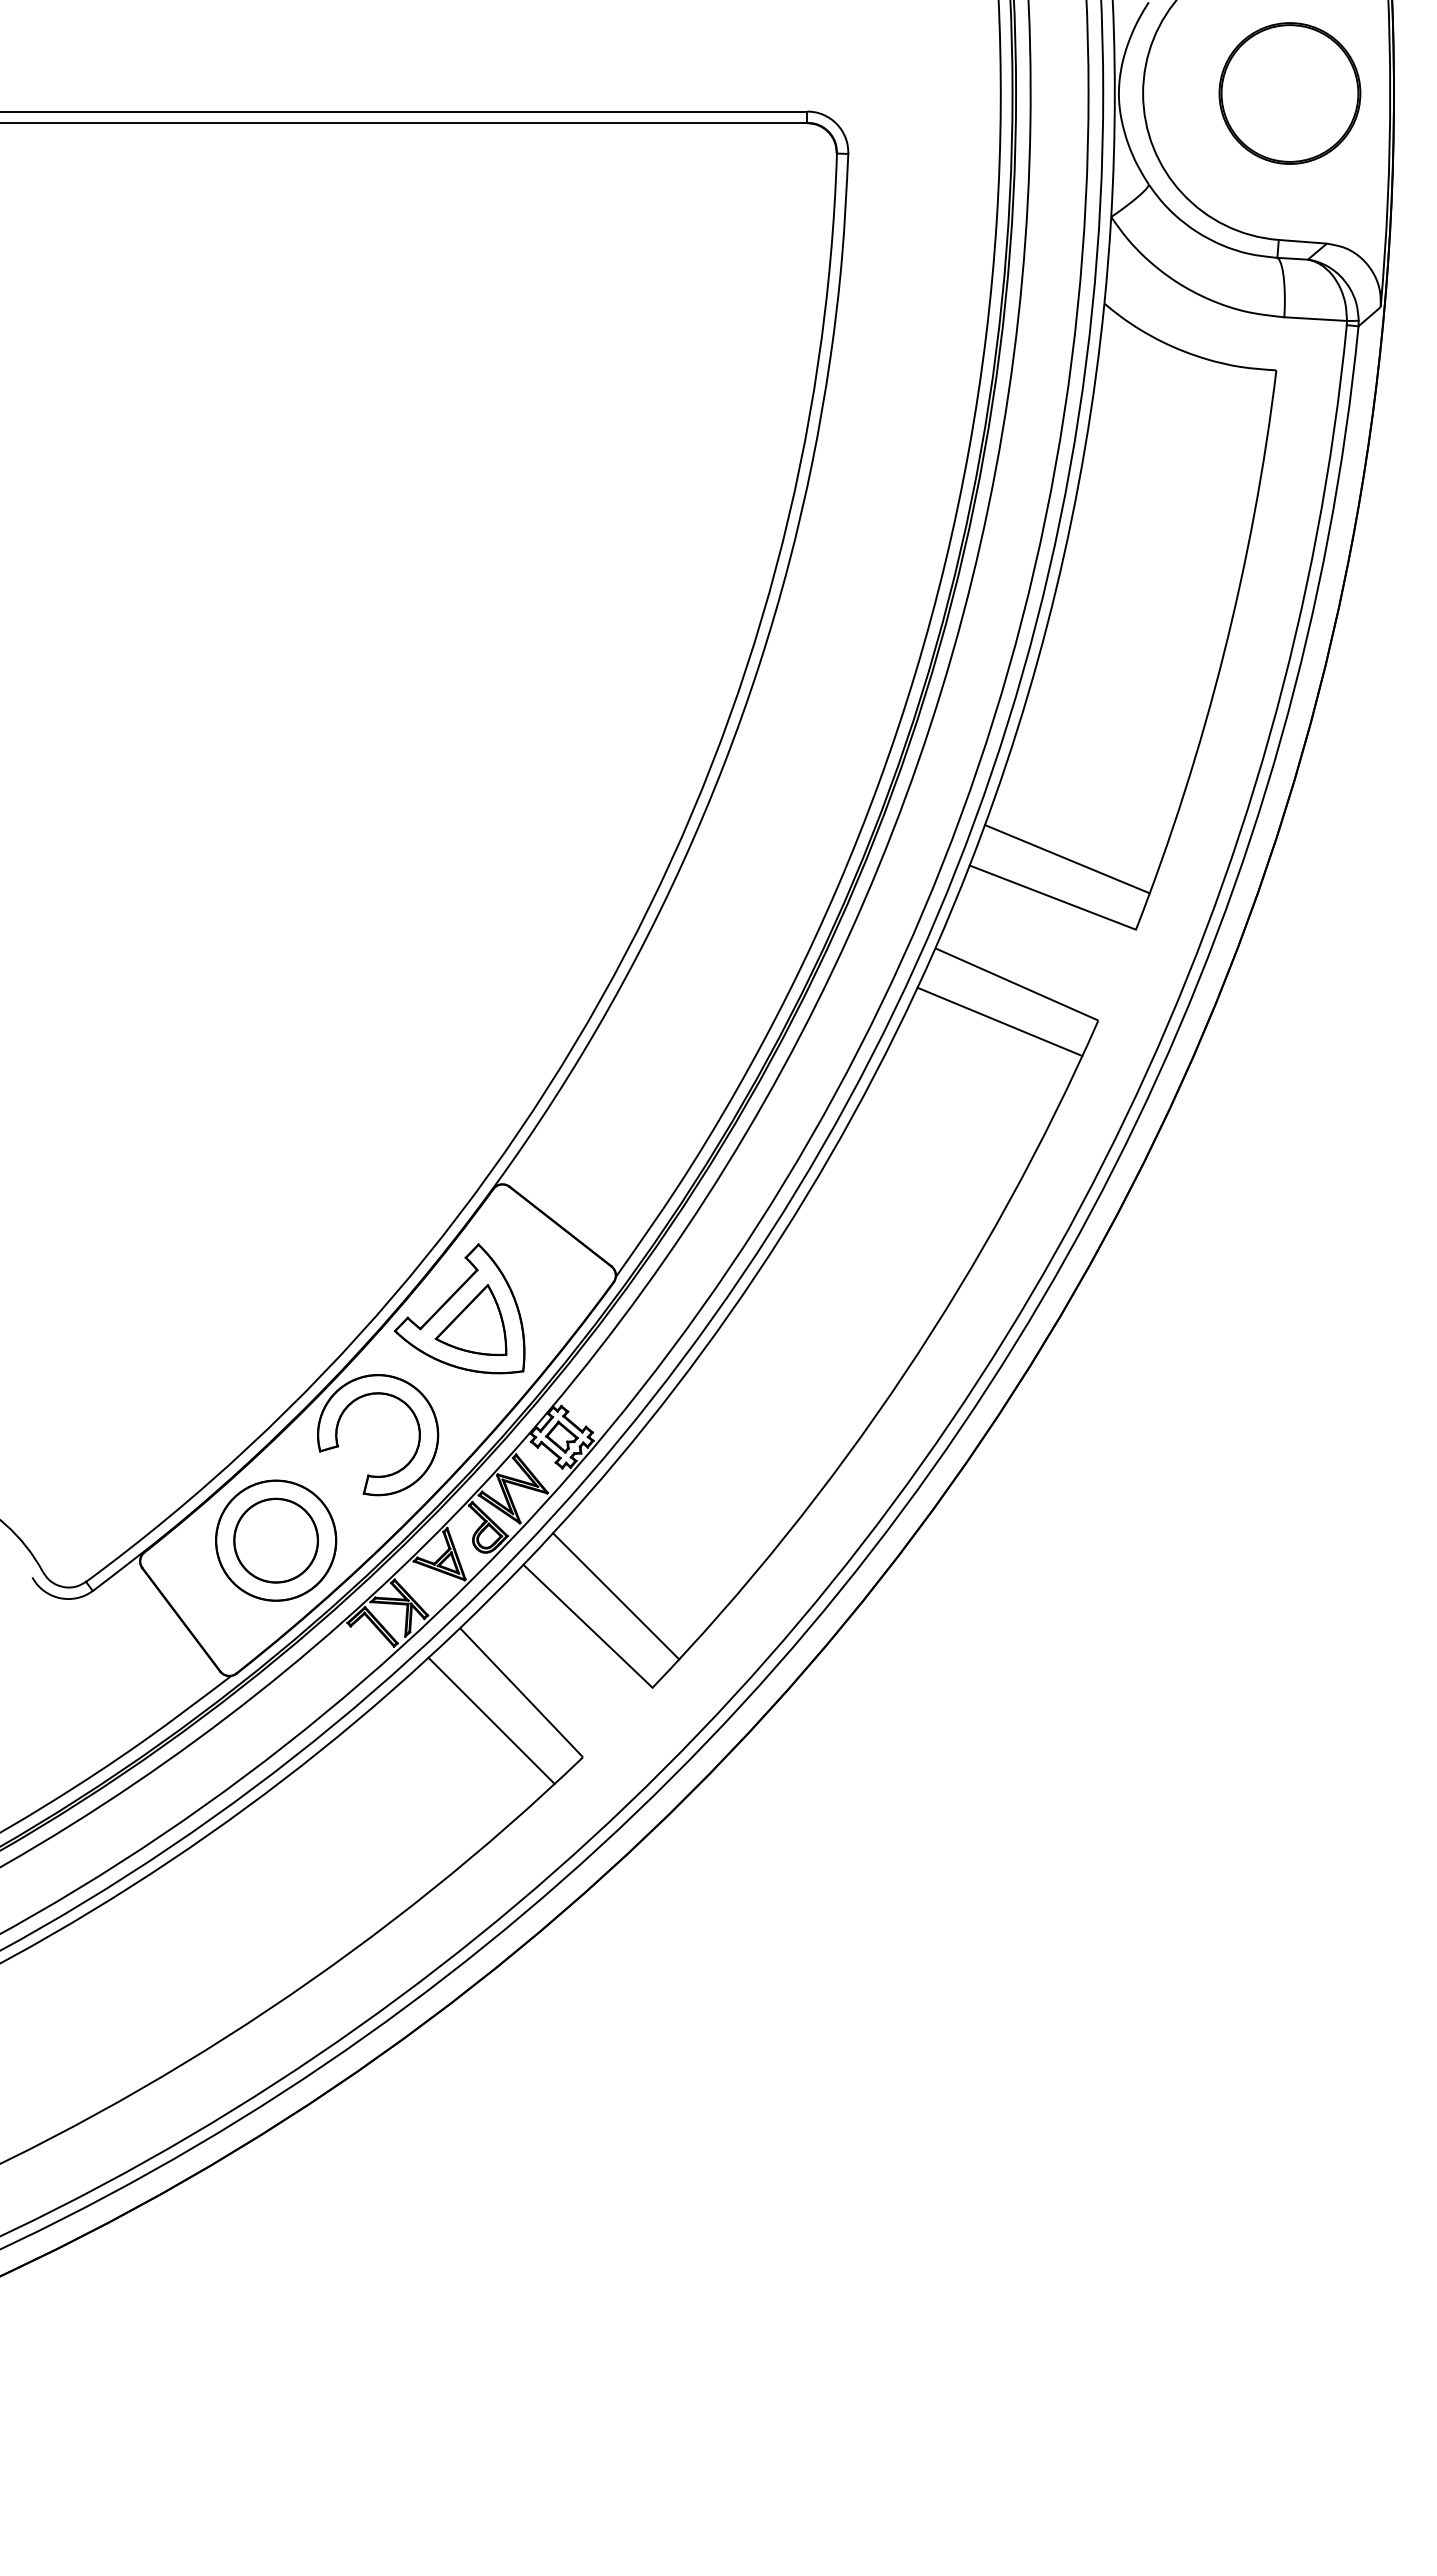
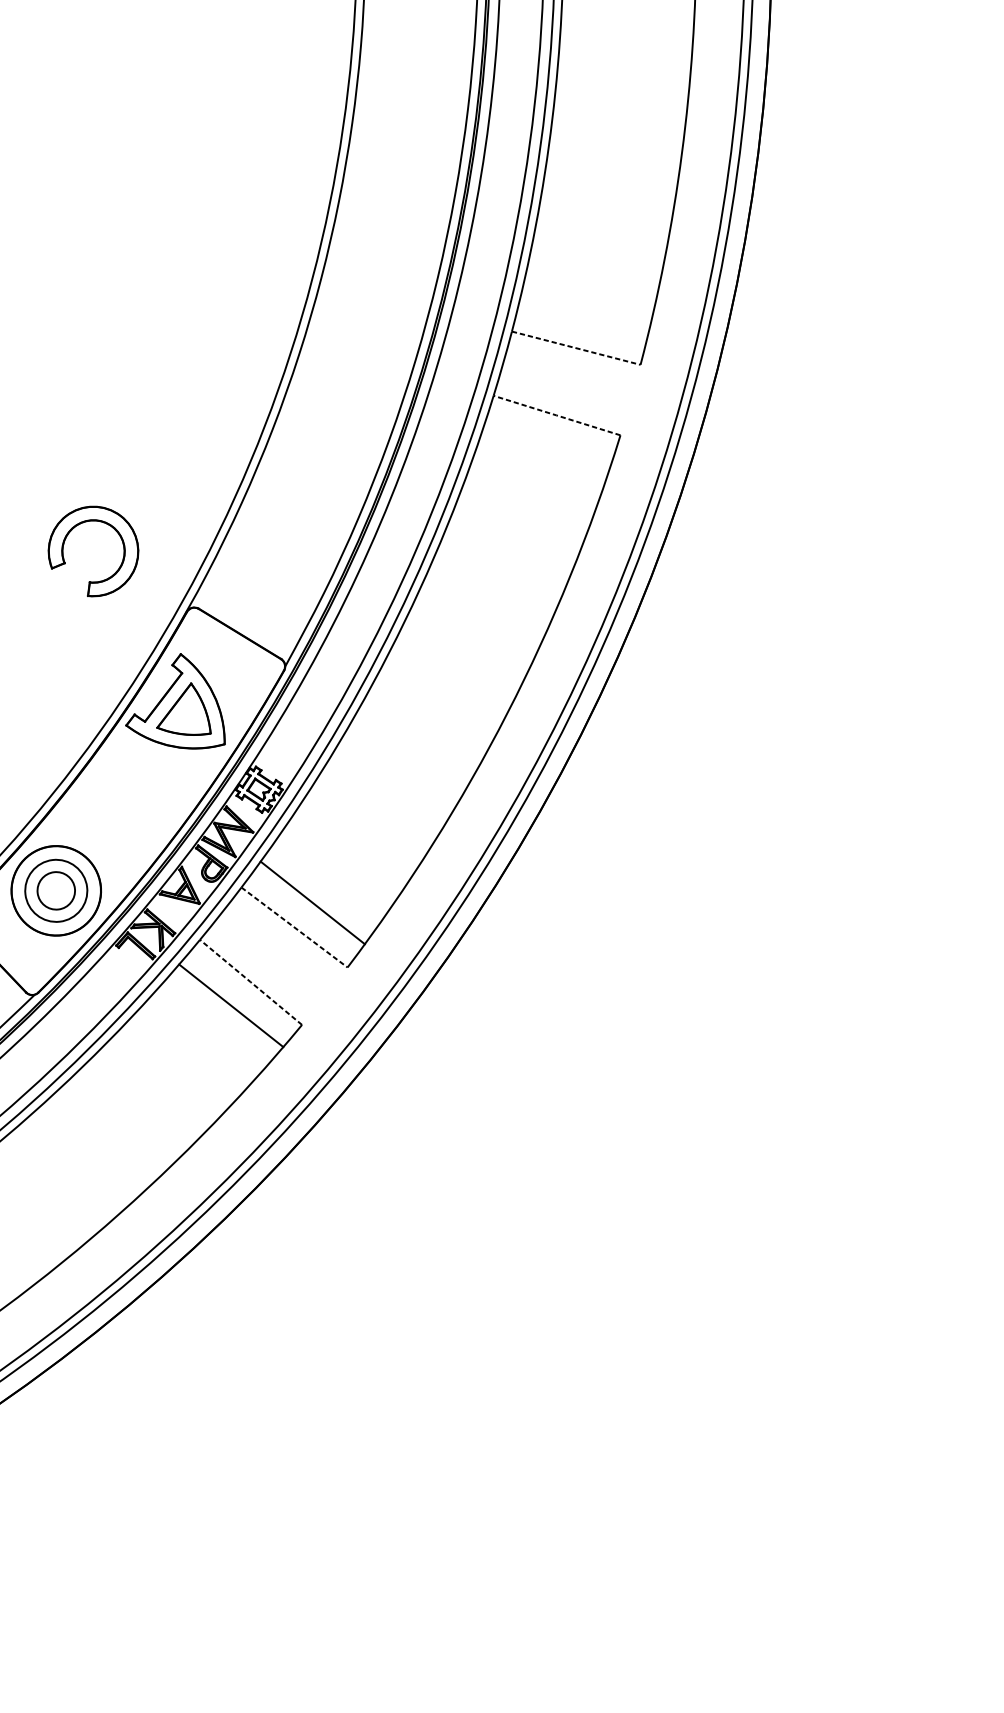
line: (1067, 859) -> (583, 318), removed
line: (1053, 897) -> (576, 348), solid -> dashed
line: (1016, 984) -> (556, 415), solid -> dashed
line: (999, 1021) -> (547, 444), removed
part: (395, 1471) -> (109, 576), moved
circle: (276, 1540) -> (56, 890), size x0.6
line: (588, 1626) -> (294, 927), solid -> dashed
line: (520, 1692) -> (250, 982), solid -> dashed

